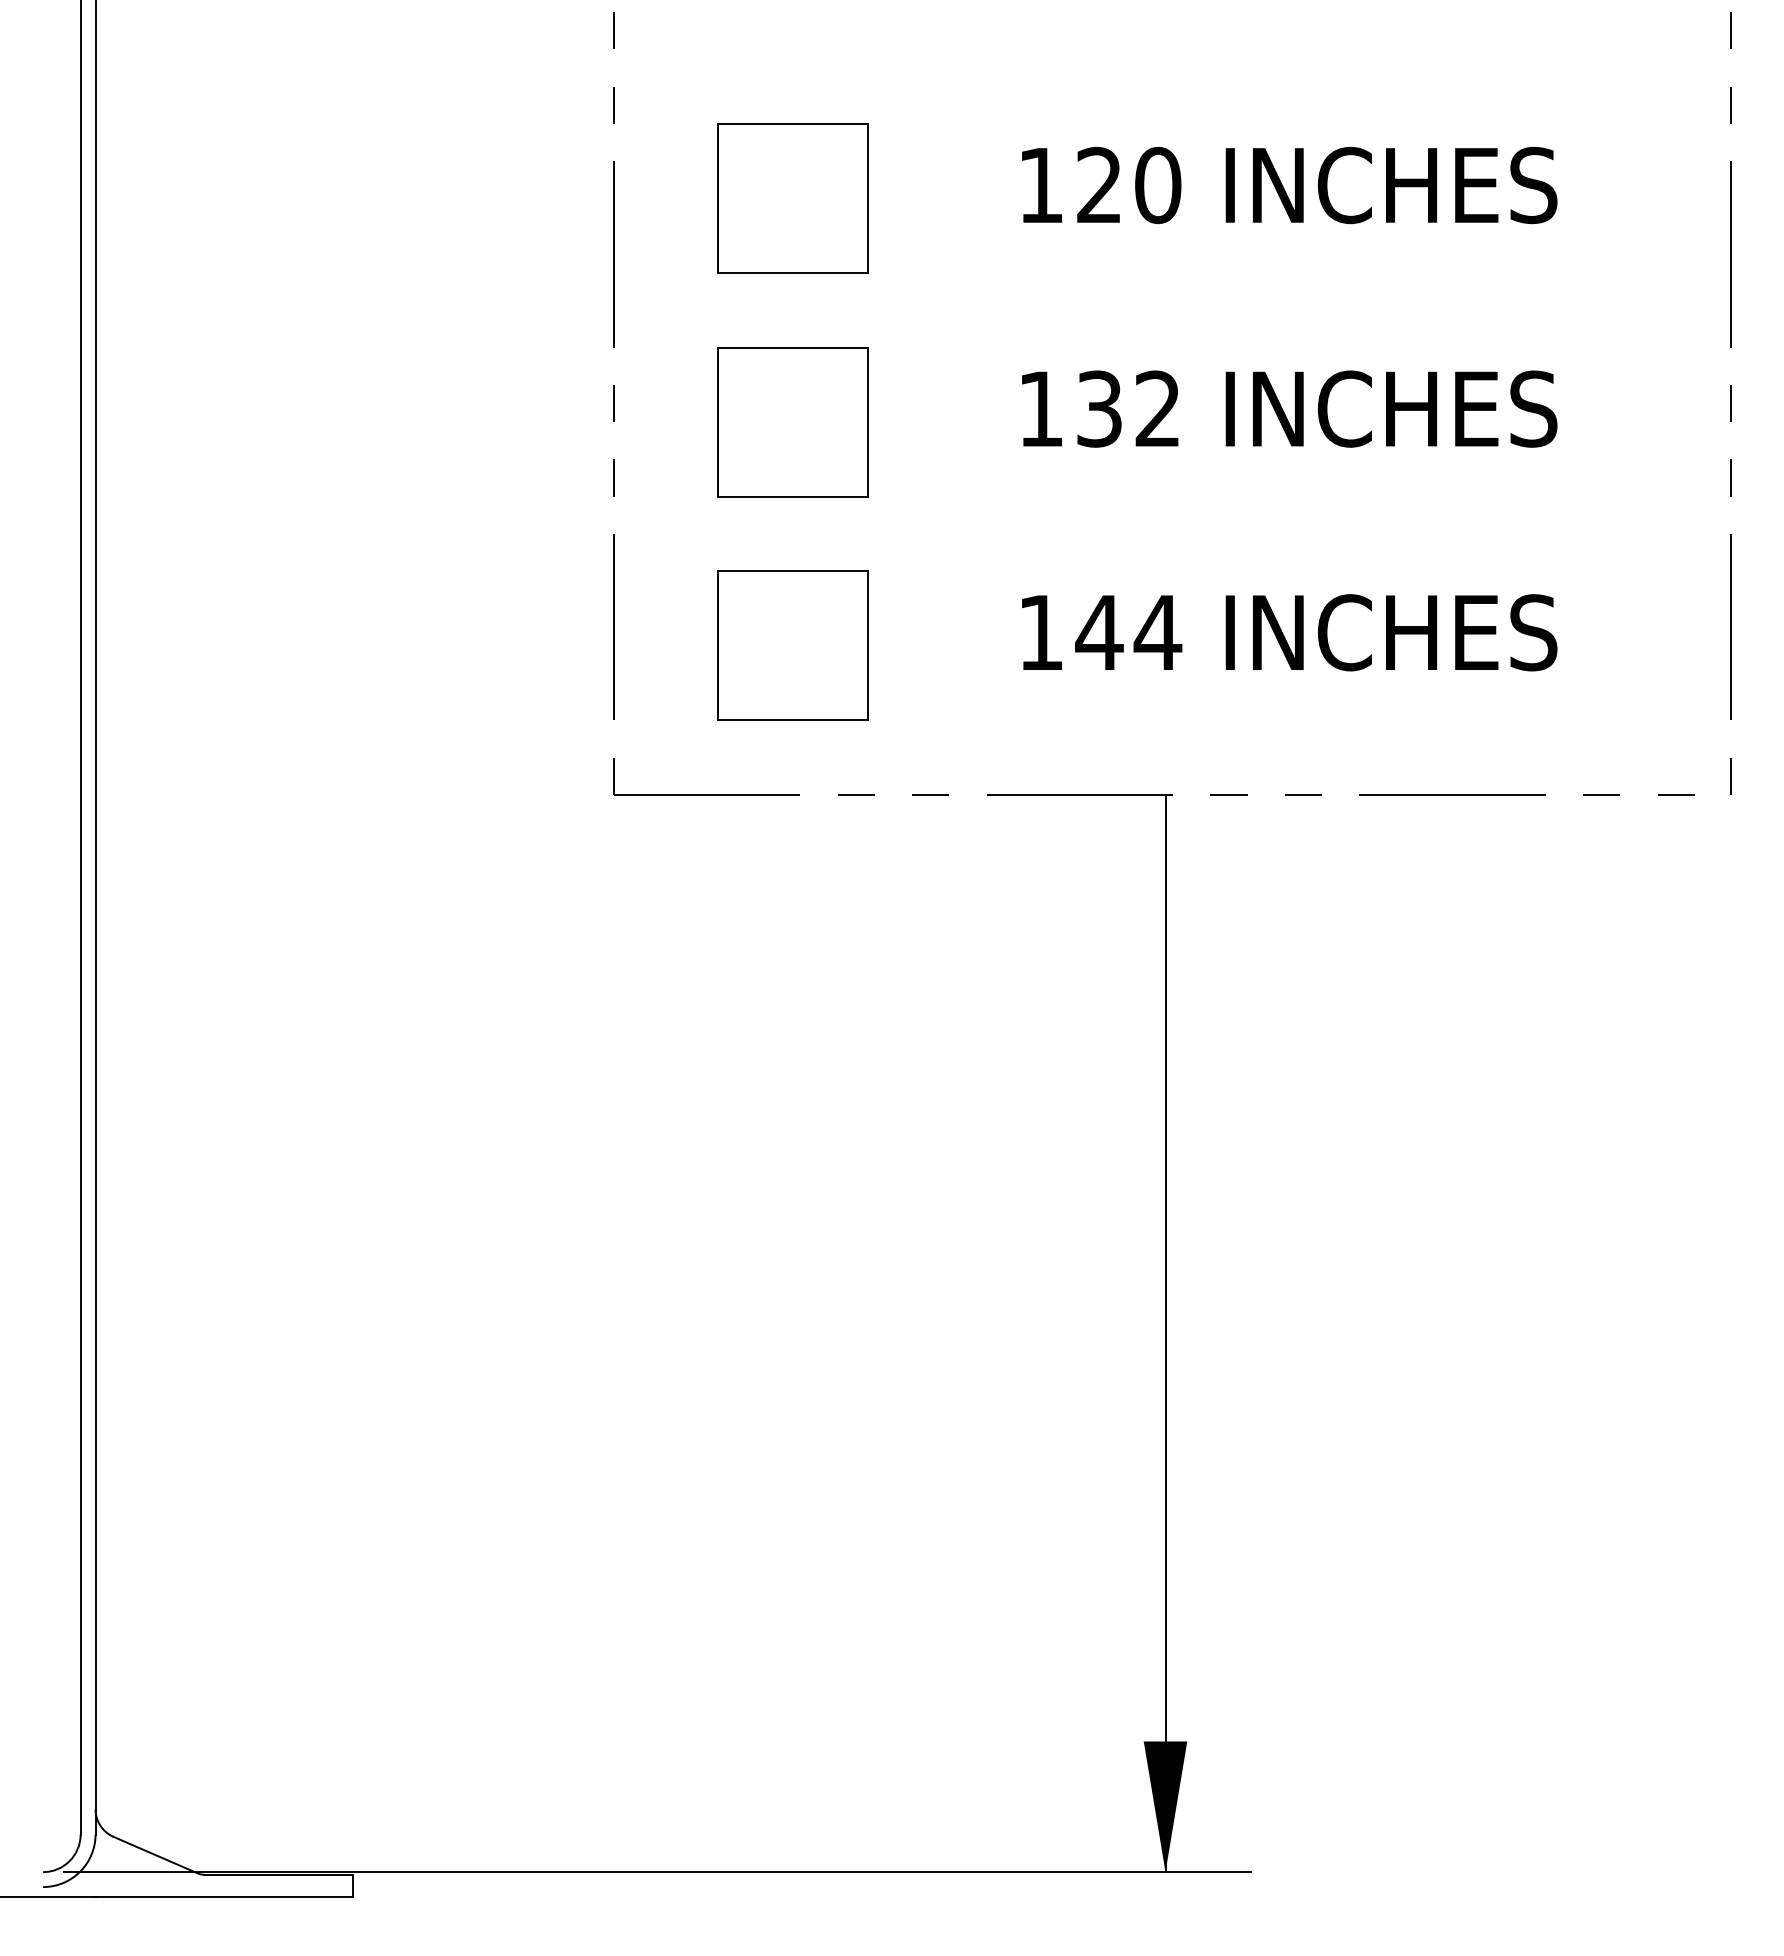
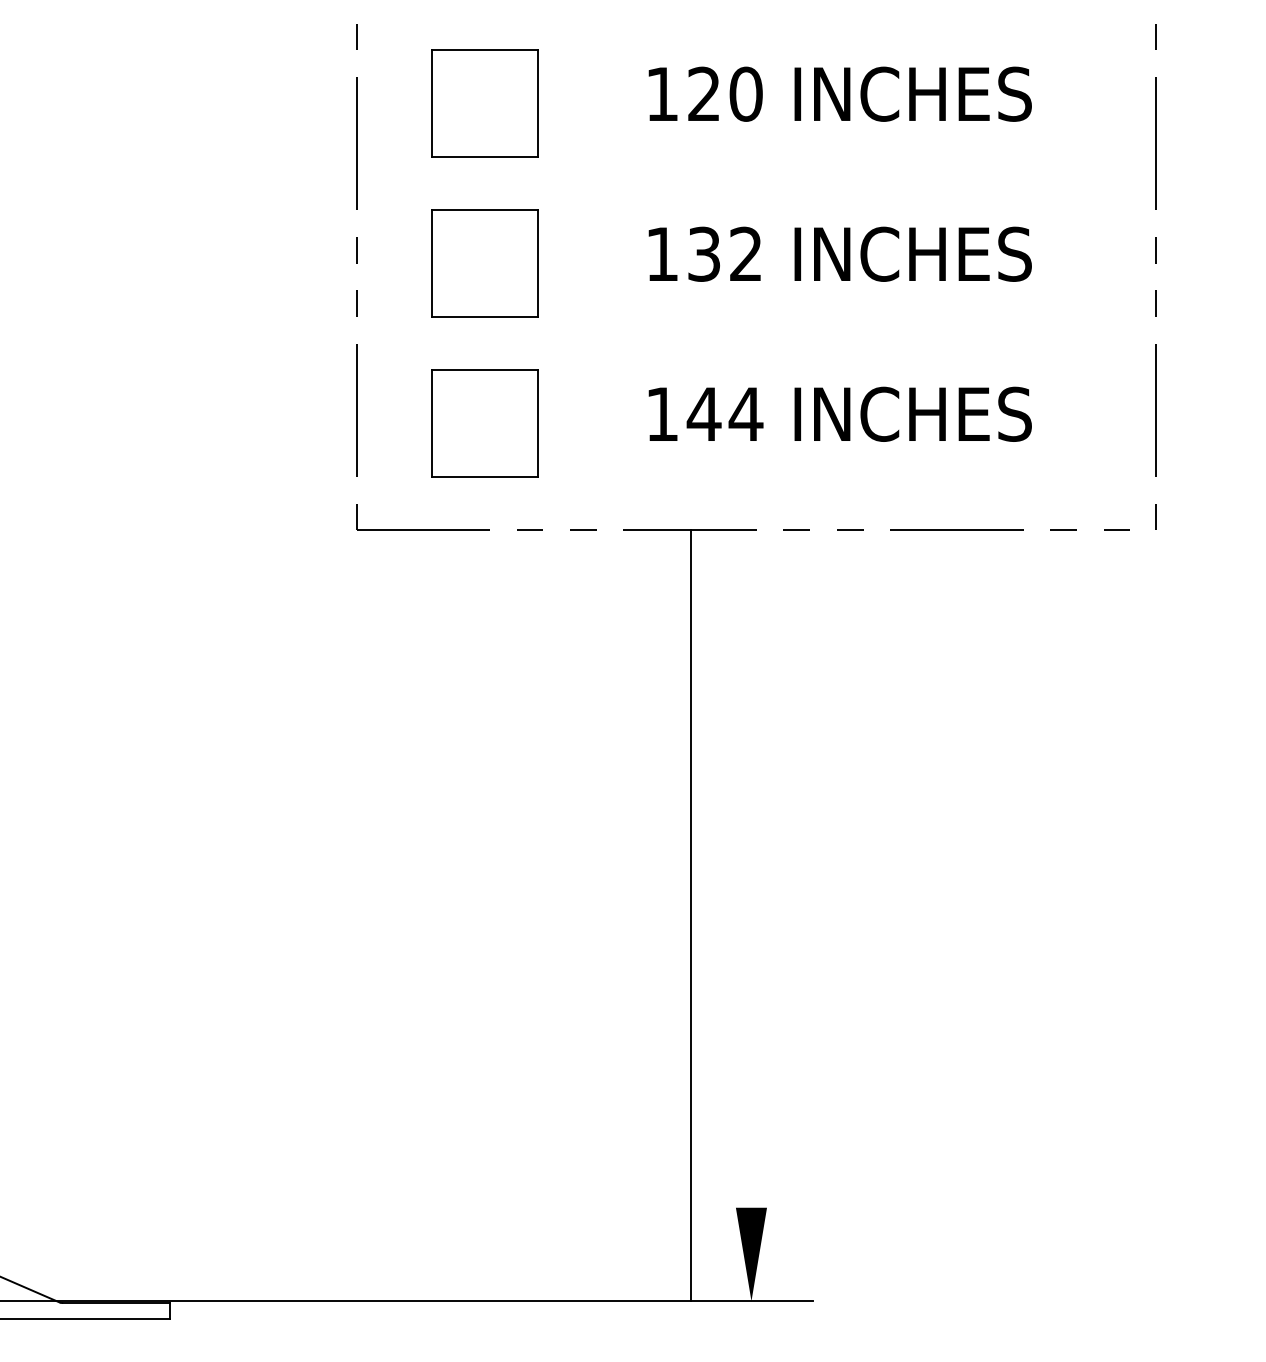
line: (1165, 1333) -> (690, 915), moved

